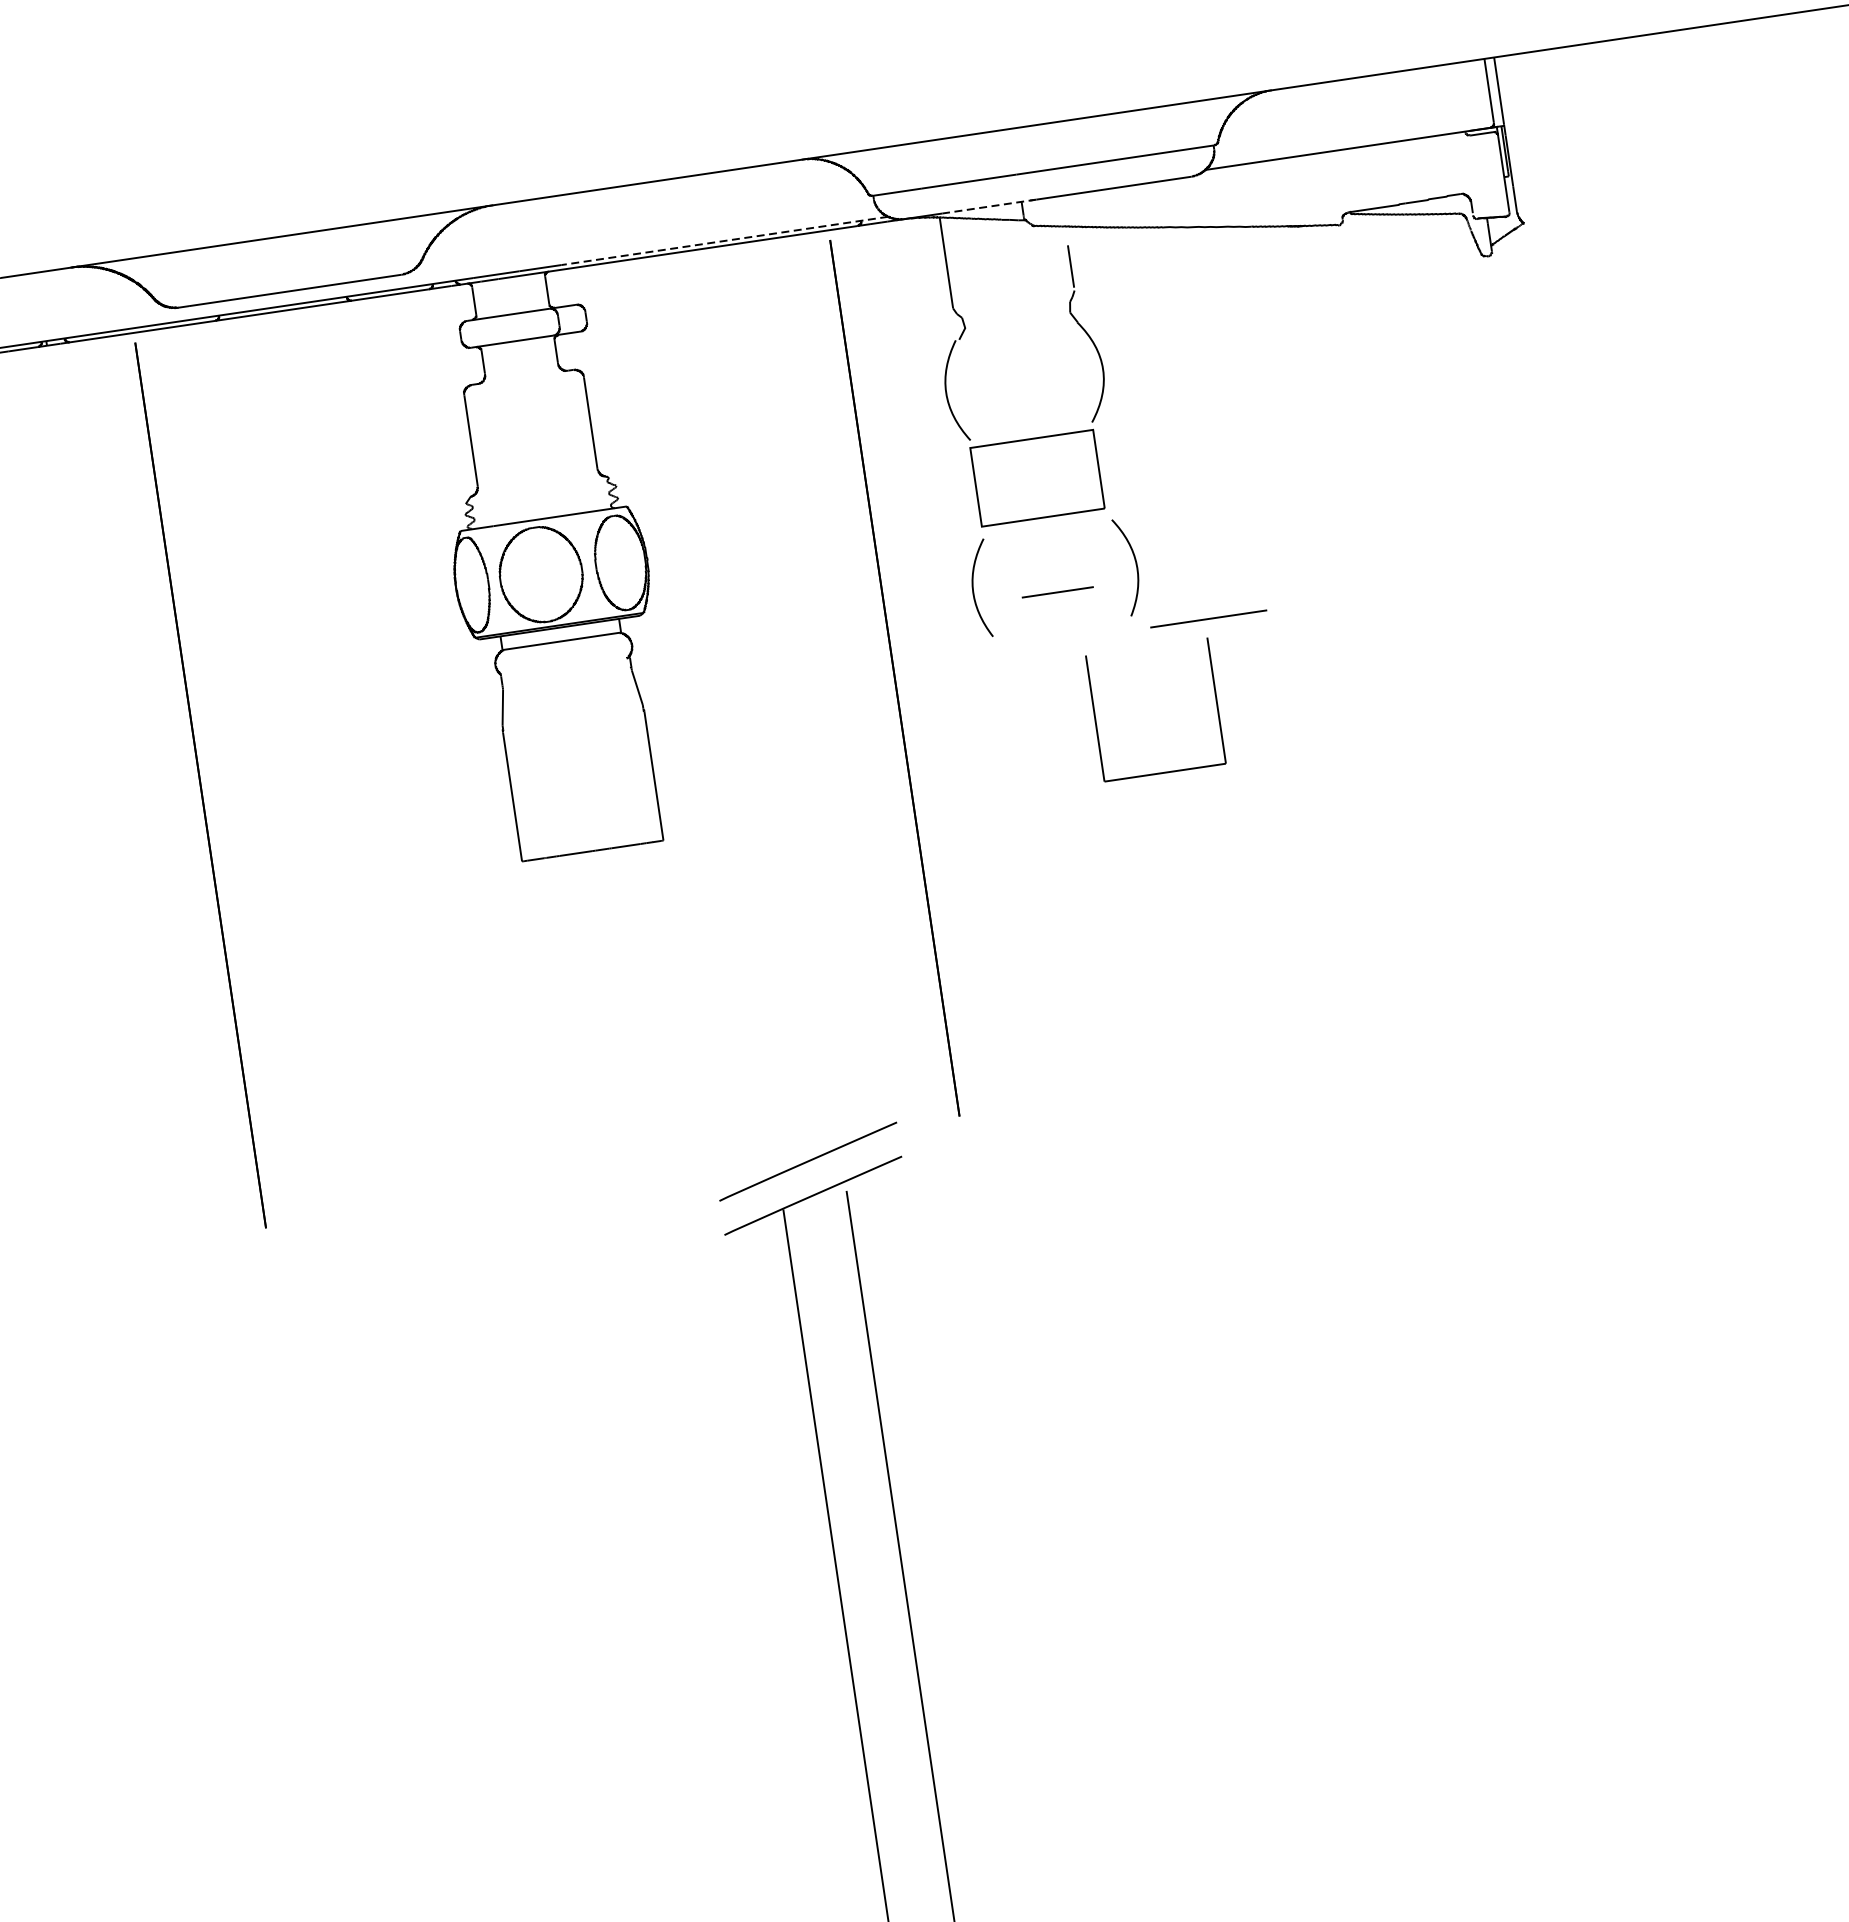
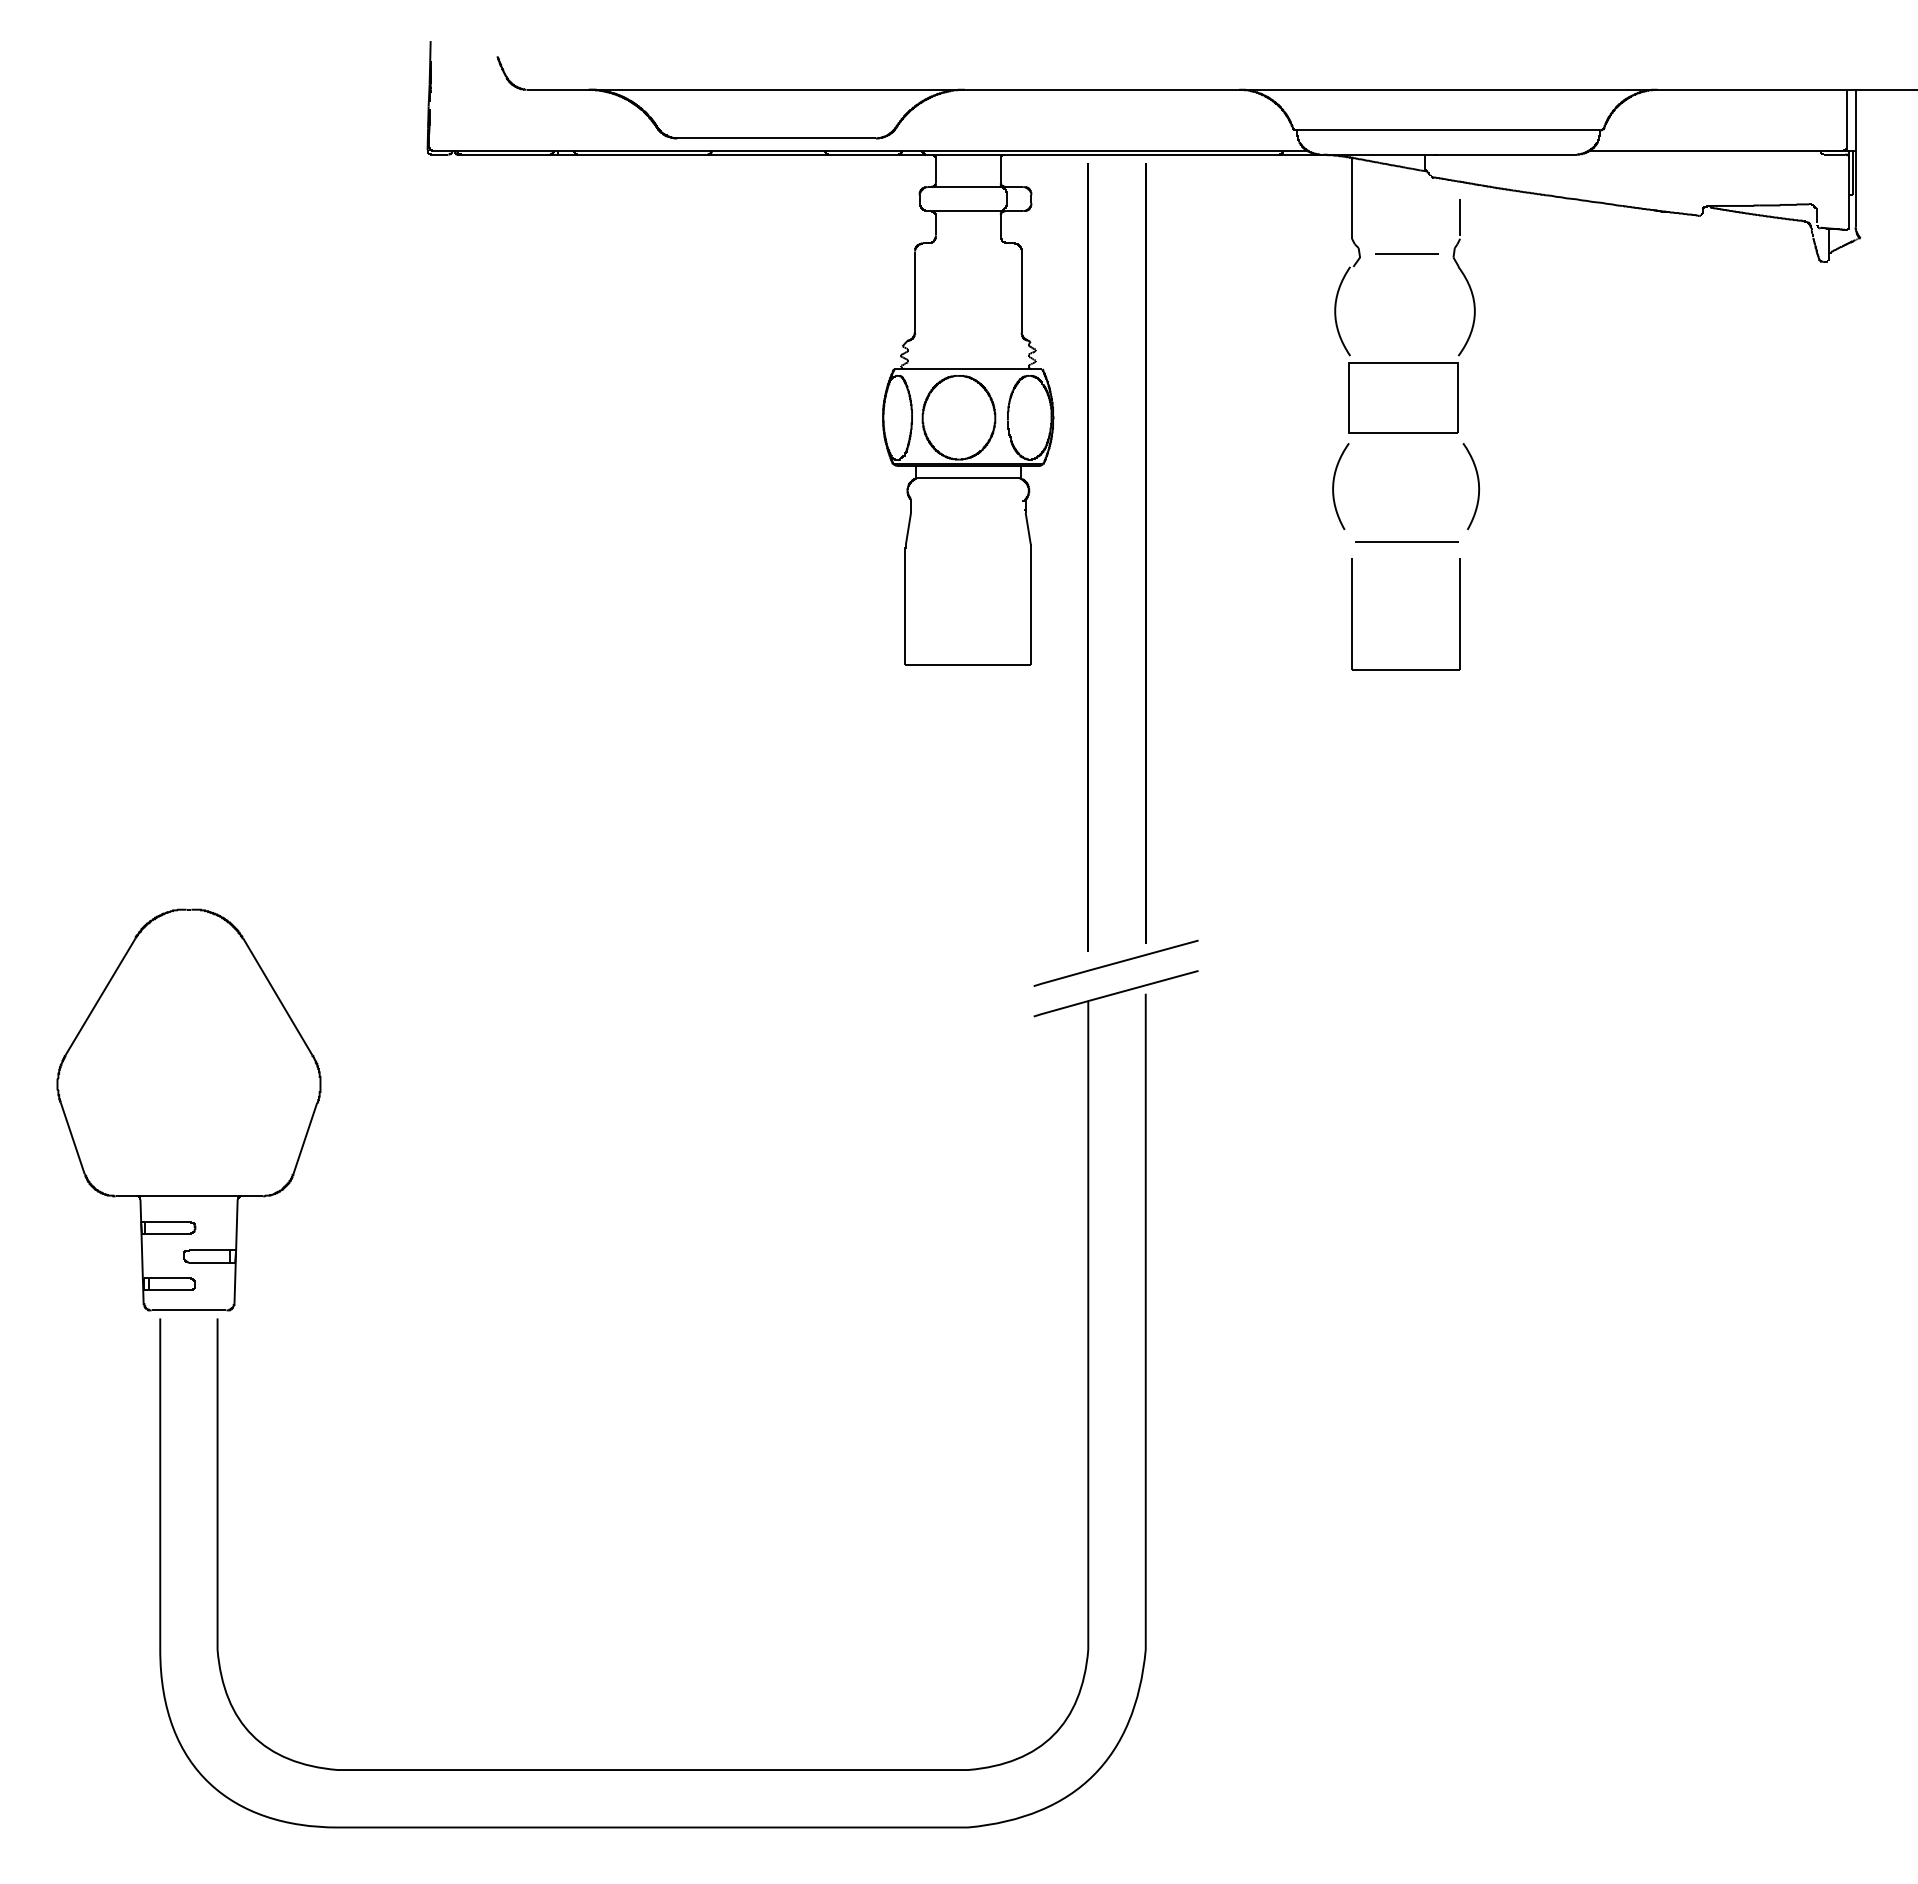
line: (989, 206) -> (1396, 154), dashed -> solid
line: (724, 240) -> (1161, 150), dashed -> solid
line: (1057, 592) -> (1406, 253), moved
line: (1208, 618) -> (1406, 541), moved
line: (894, 678) -> (1145, 553), moved
part: (1095, 718) -> (1352, 614), moved
line: (199, 785) -> (1087, 557), moved

